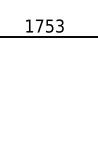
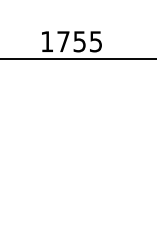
text: (59, 25) -> (95, 40), 1753 -> 1755

